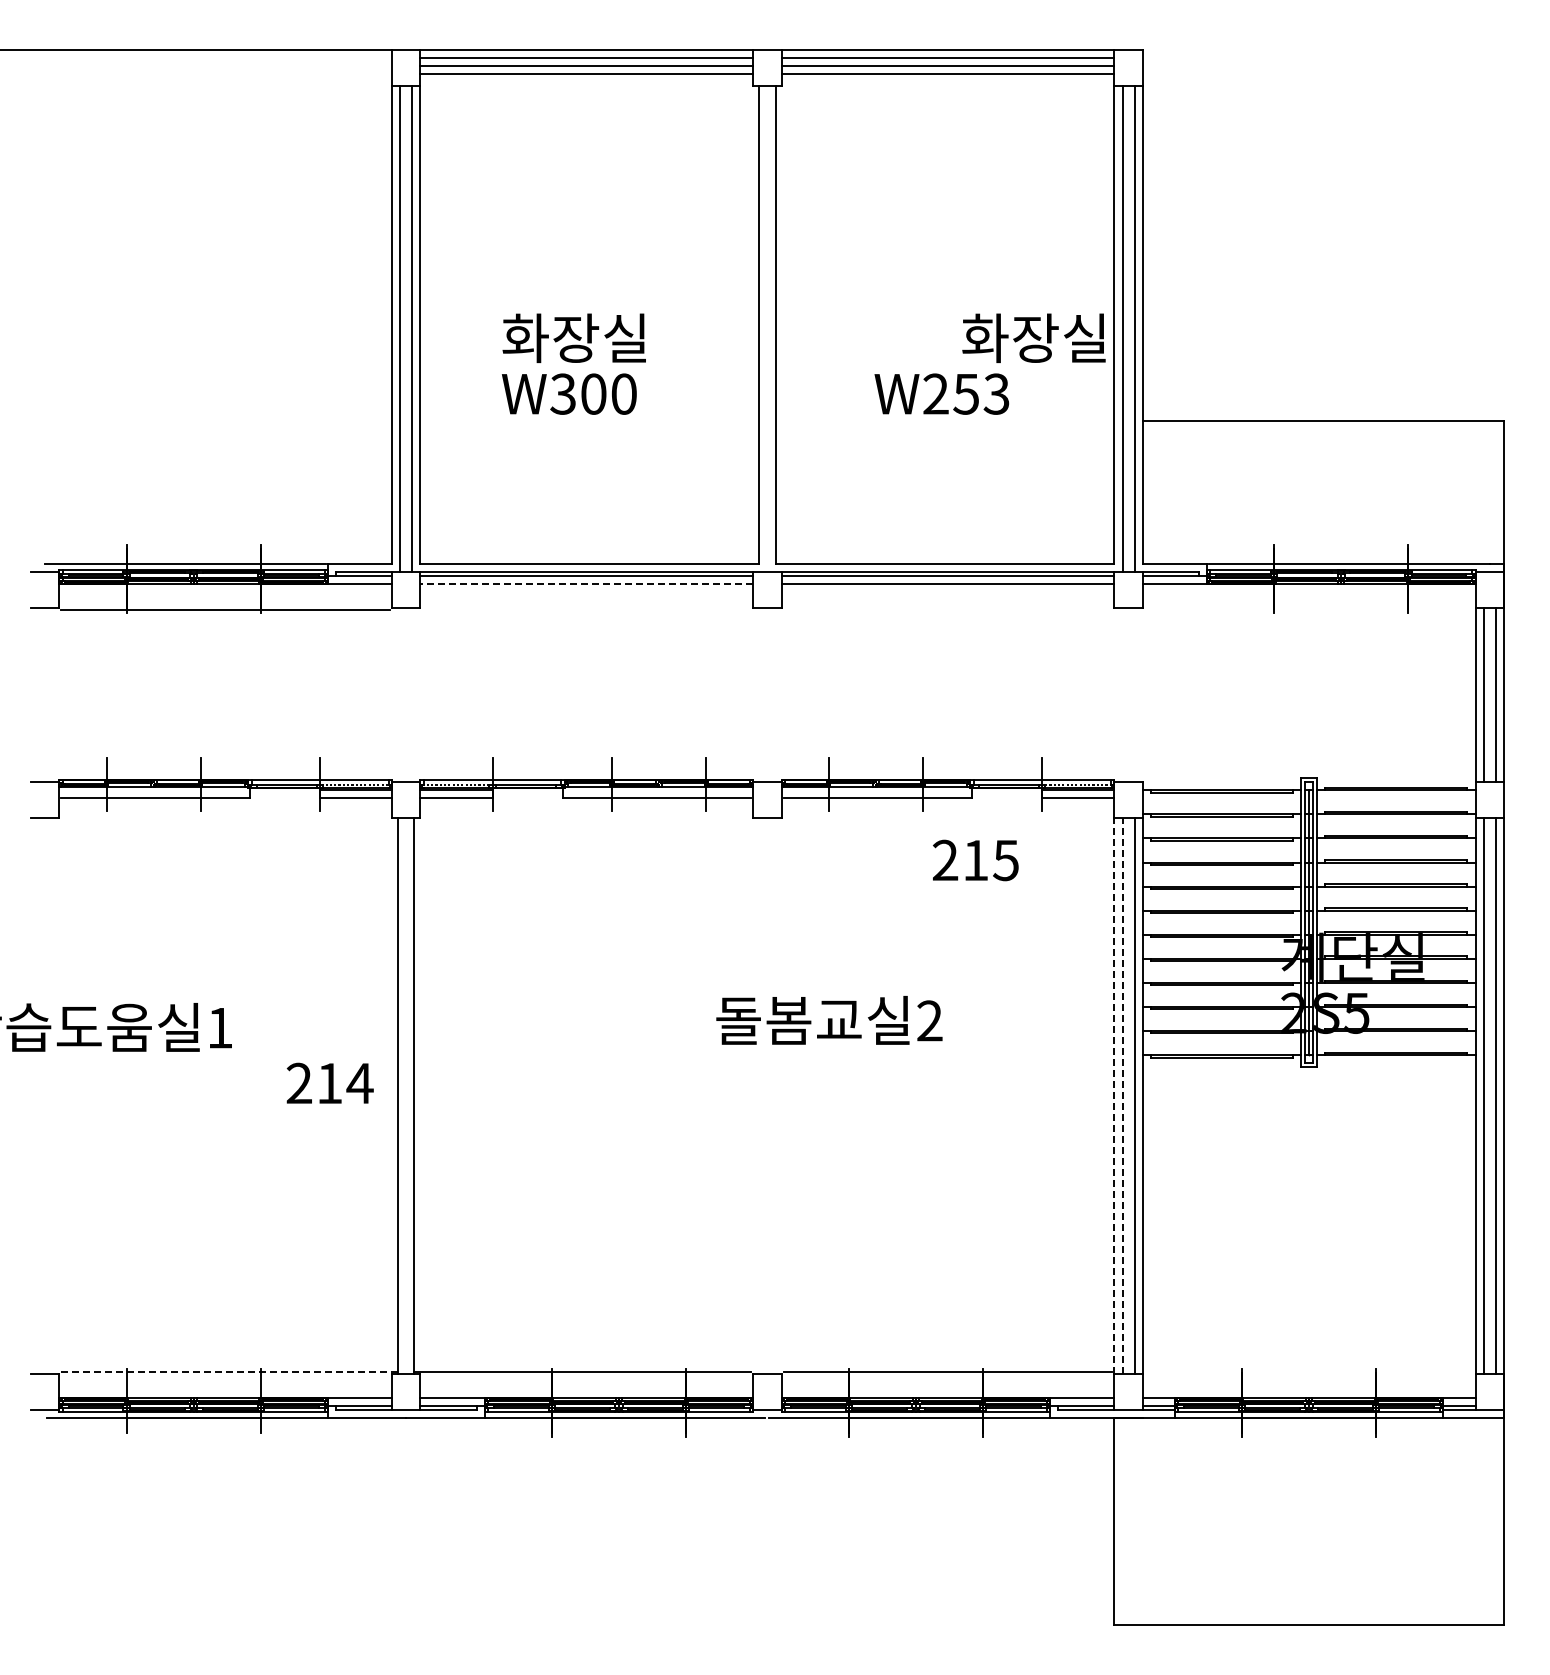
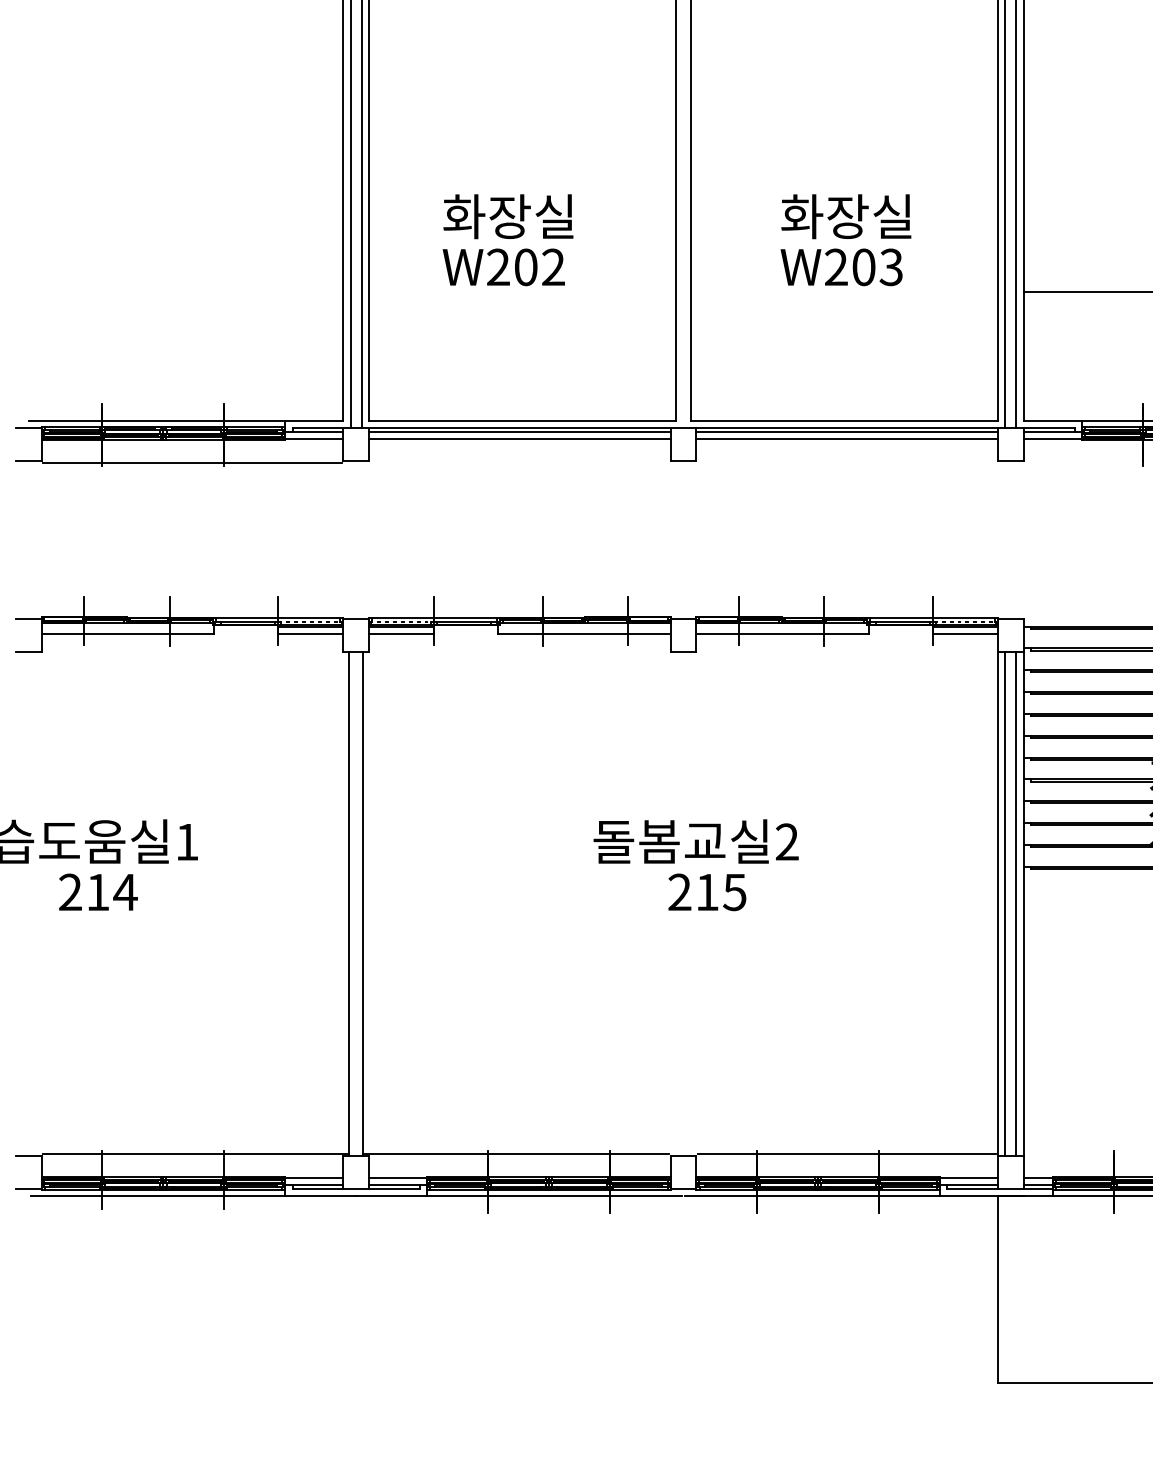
text: (1033, 337) -> (845, 215), moved
text: (593, 393) -> (525, 266), W300 -> W202
text: (966, 393) -> (863, 266), W253 -> W203
line: (586, 583) -> (519, 439), dashed -> solid
text: (975, 860) -> (707, 892), moved
text: (829, 1020) -> (696, 841), moved
text: (329, 1082) -> (97, 891), moved
line: (1114, 1096) -> (998, 904), dashed -> solid
line: (1122, 1096) -> (1005, 904), dashed -> solid
line: (230, 1372) -> (196, 1154), dashed -> solid

